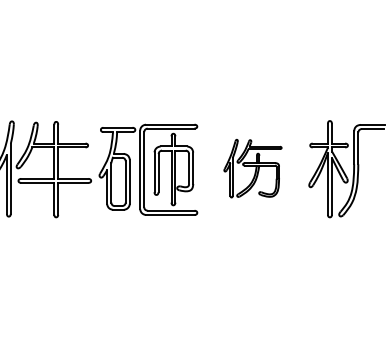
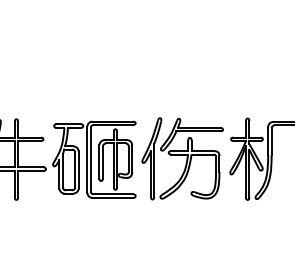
part: (252, 168) -> (182, 158), size x1.67

